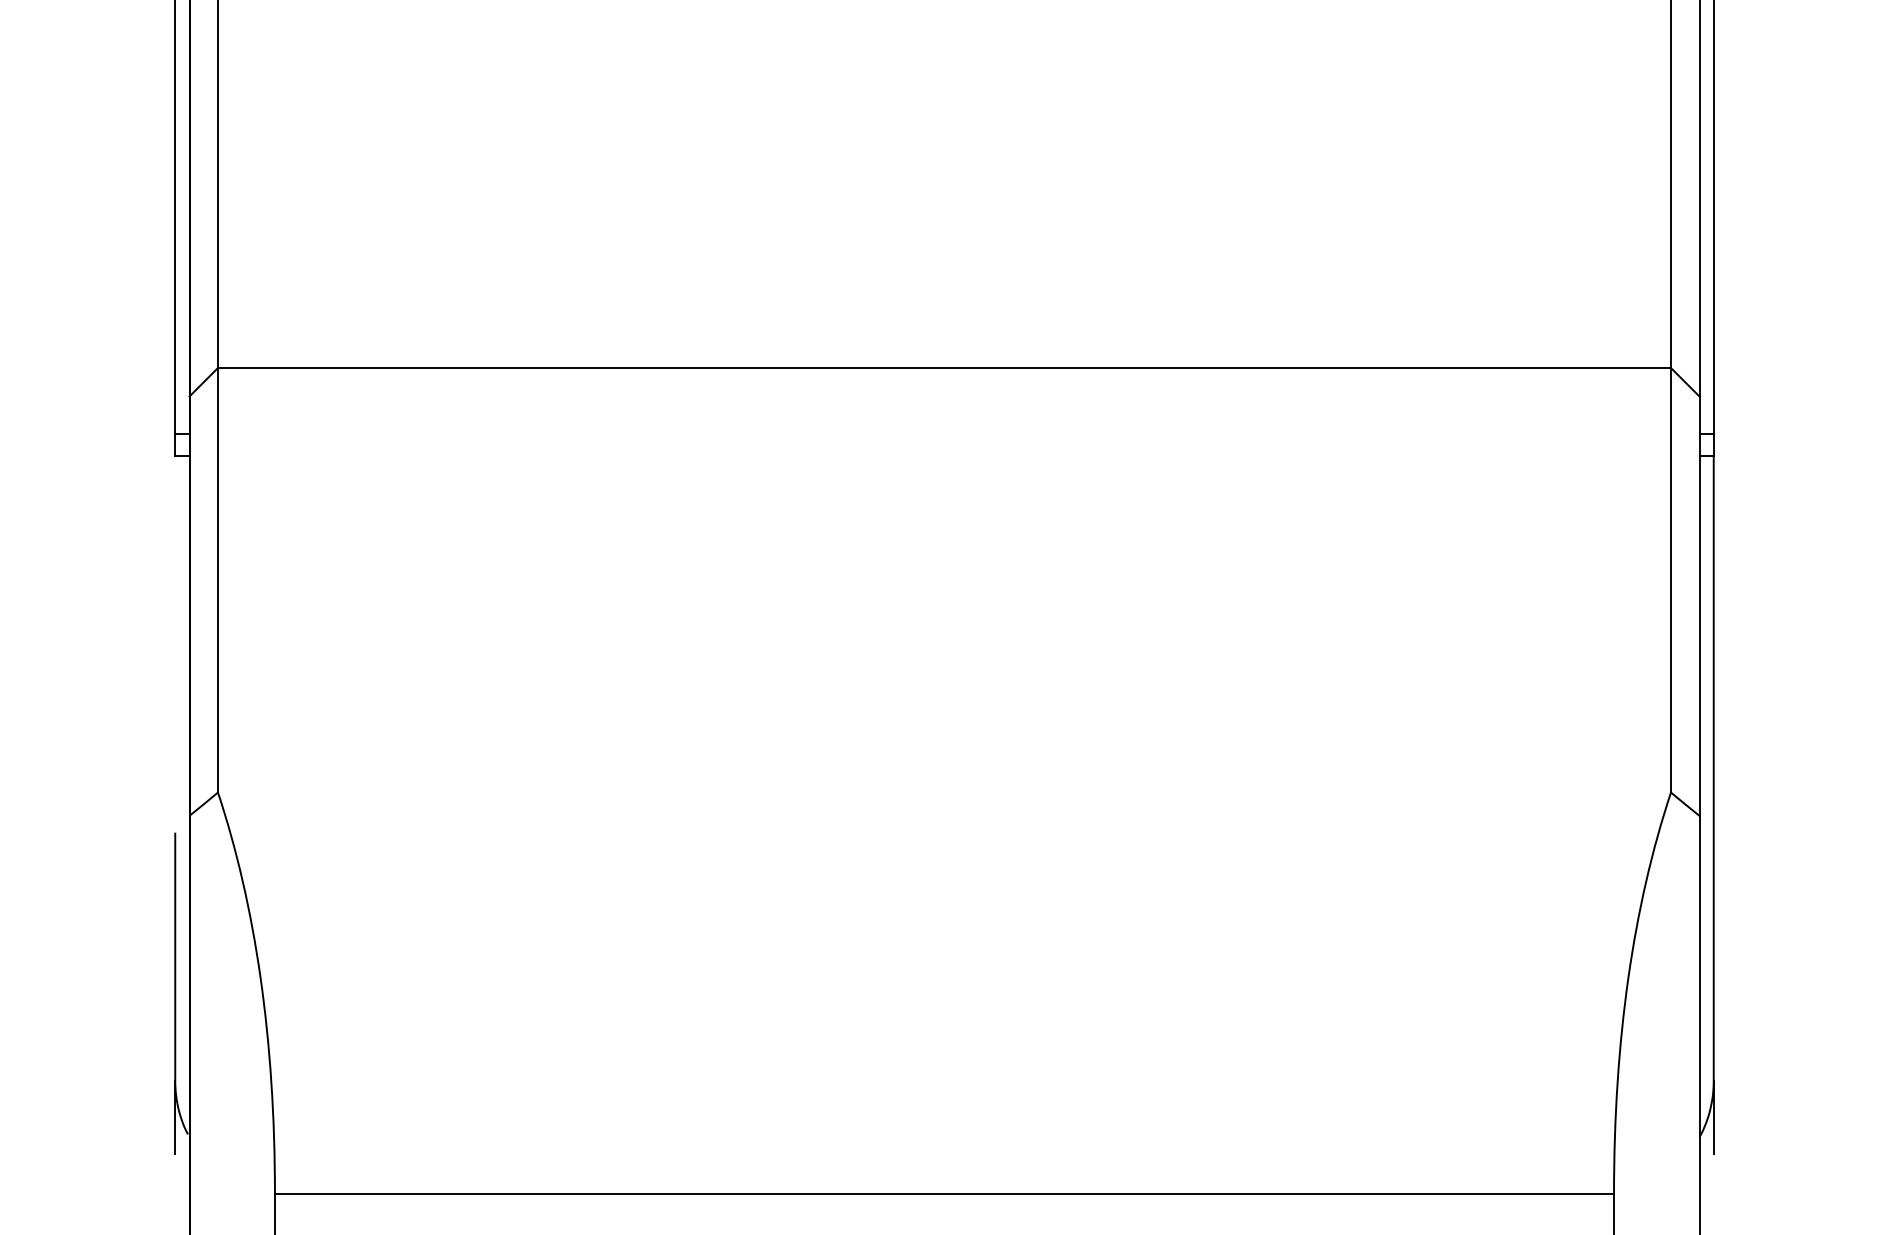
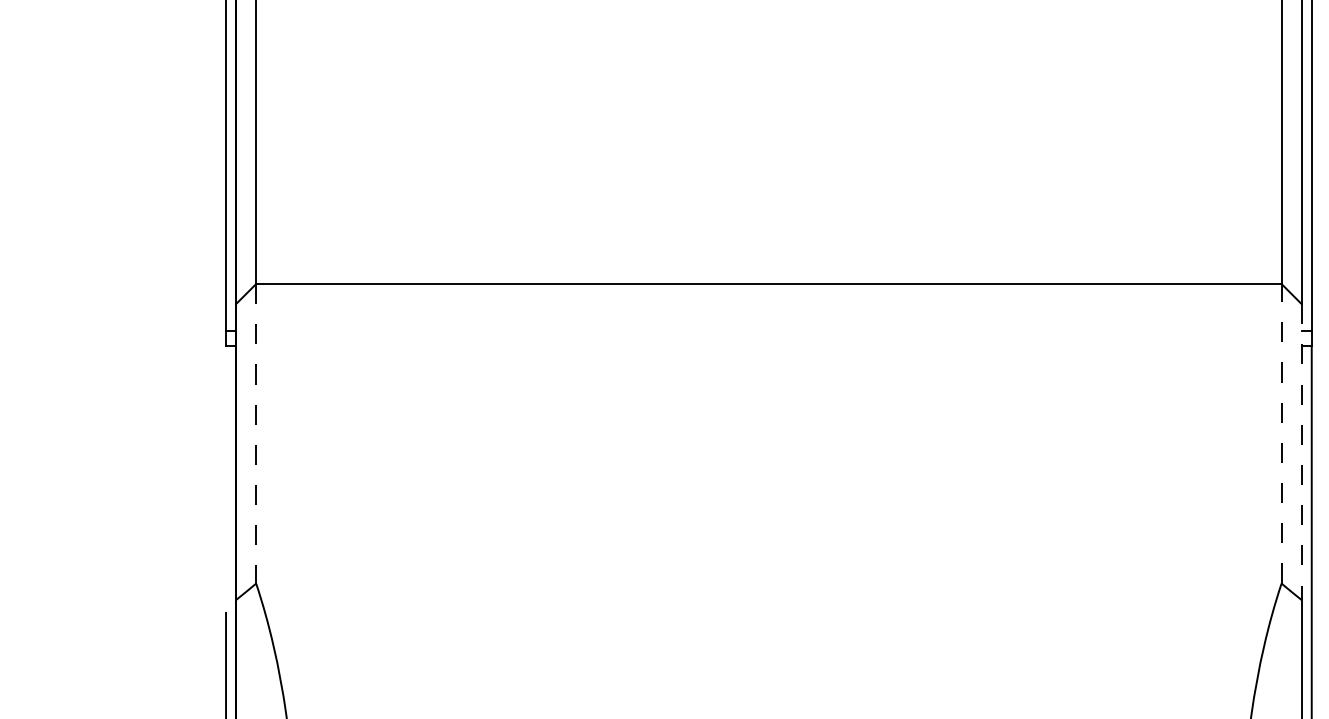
line: (1671, 579) -> (1281, 433), solid -> dashed
line: (217, 580) -> (255, 433), solid -> dashed
line: (1699, 606) -> (1301, 452), solid -> dashed

